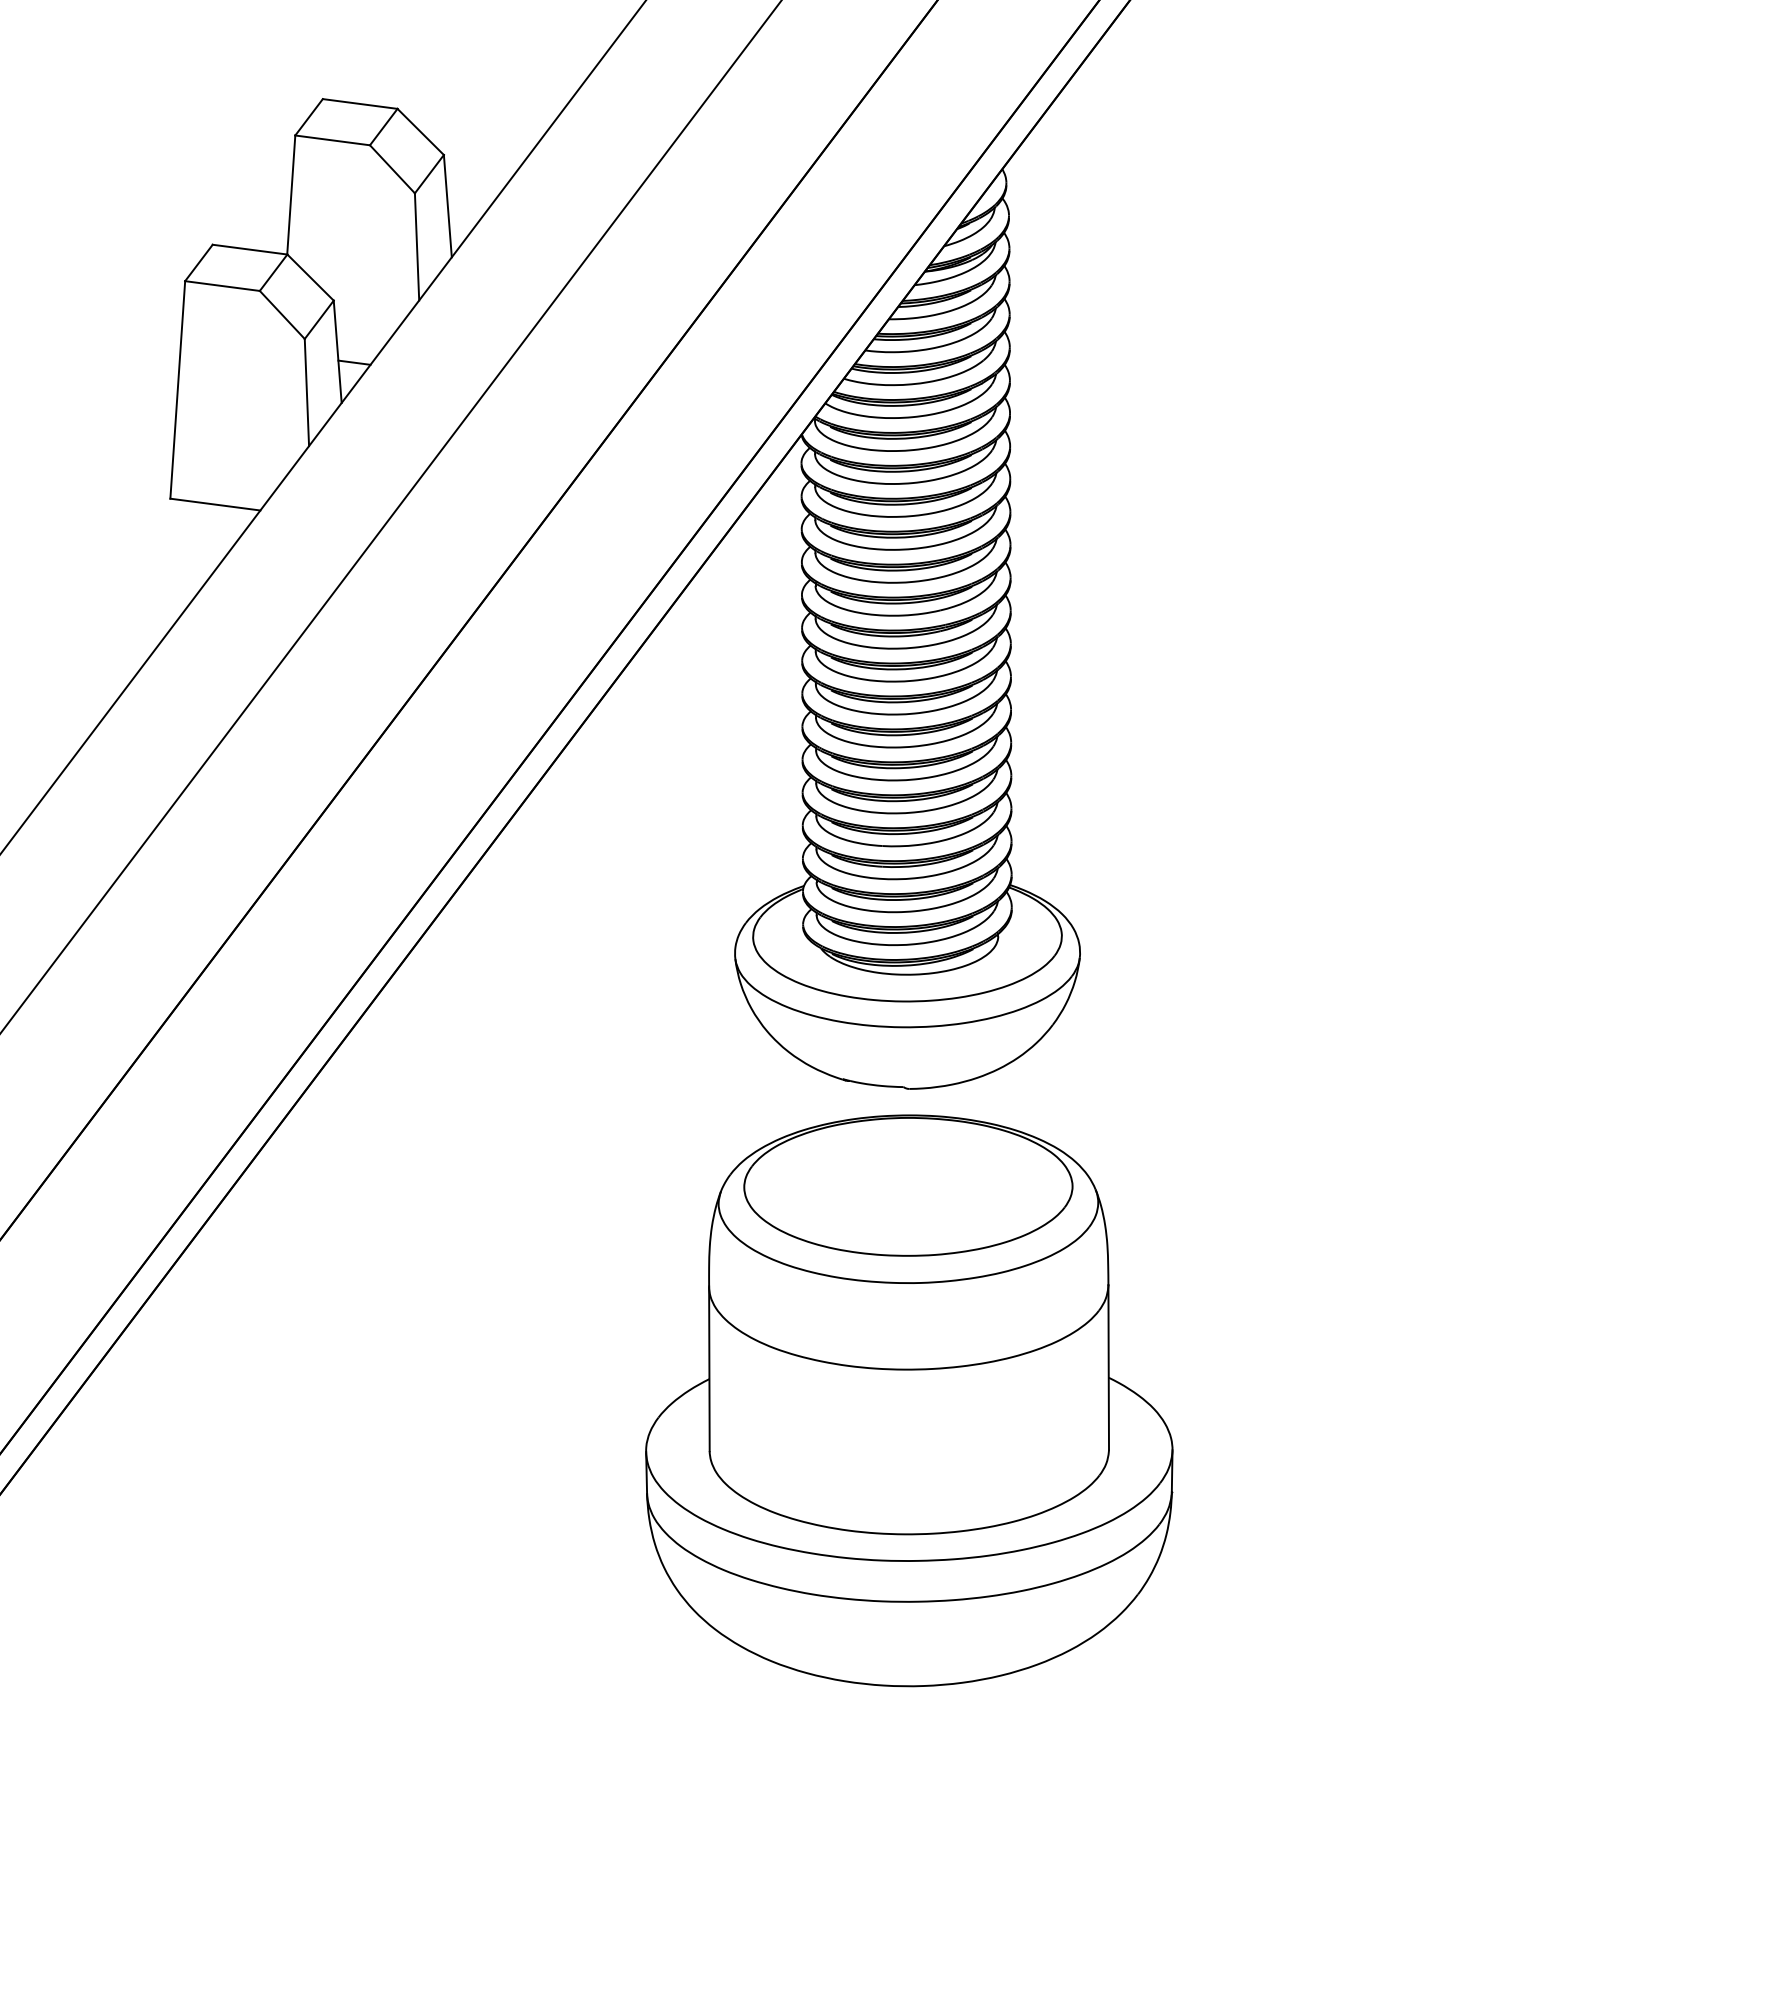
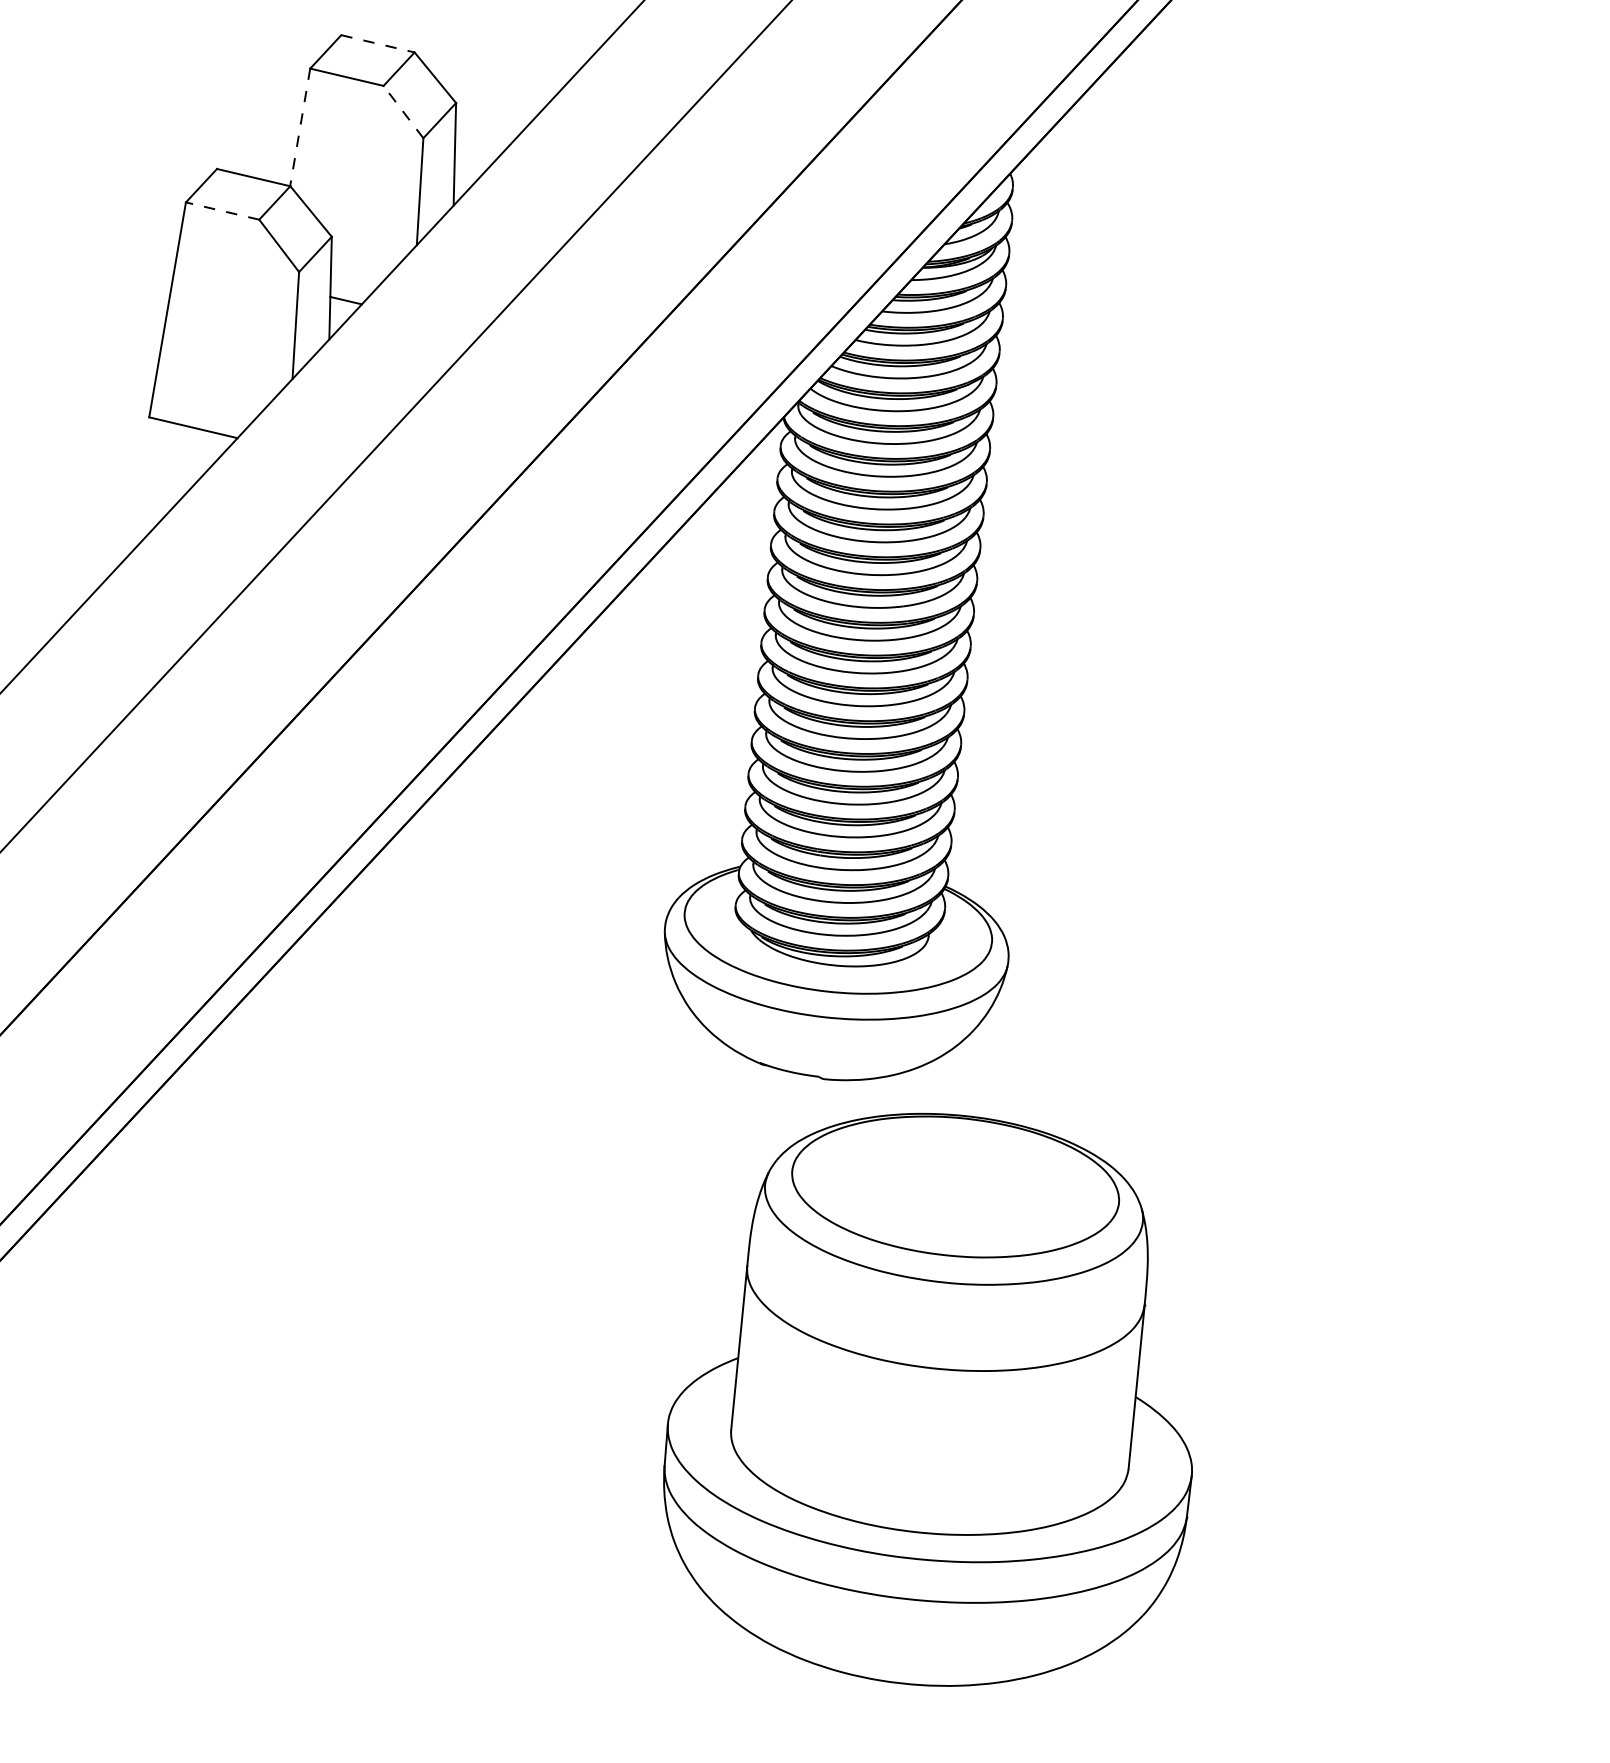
line: (360, 103) -> (378, 43), solid -> dashed
line: (392, 169) -> (403, 112), solid -> dashed
line: (291, 195) -> (300, 127), solid -> dashed
line: (222, 286) -> (222, 211), solid -> dashed
part: (909, 1400) -> (935, 1399), moved

